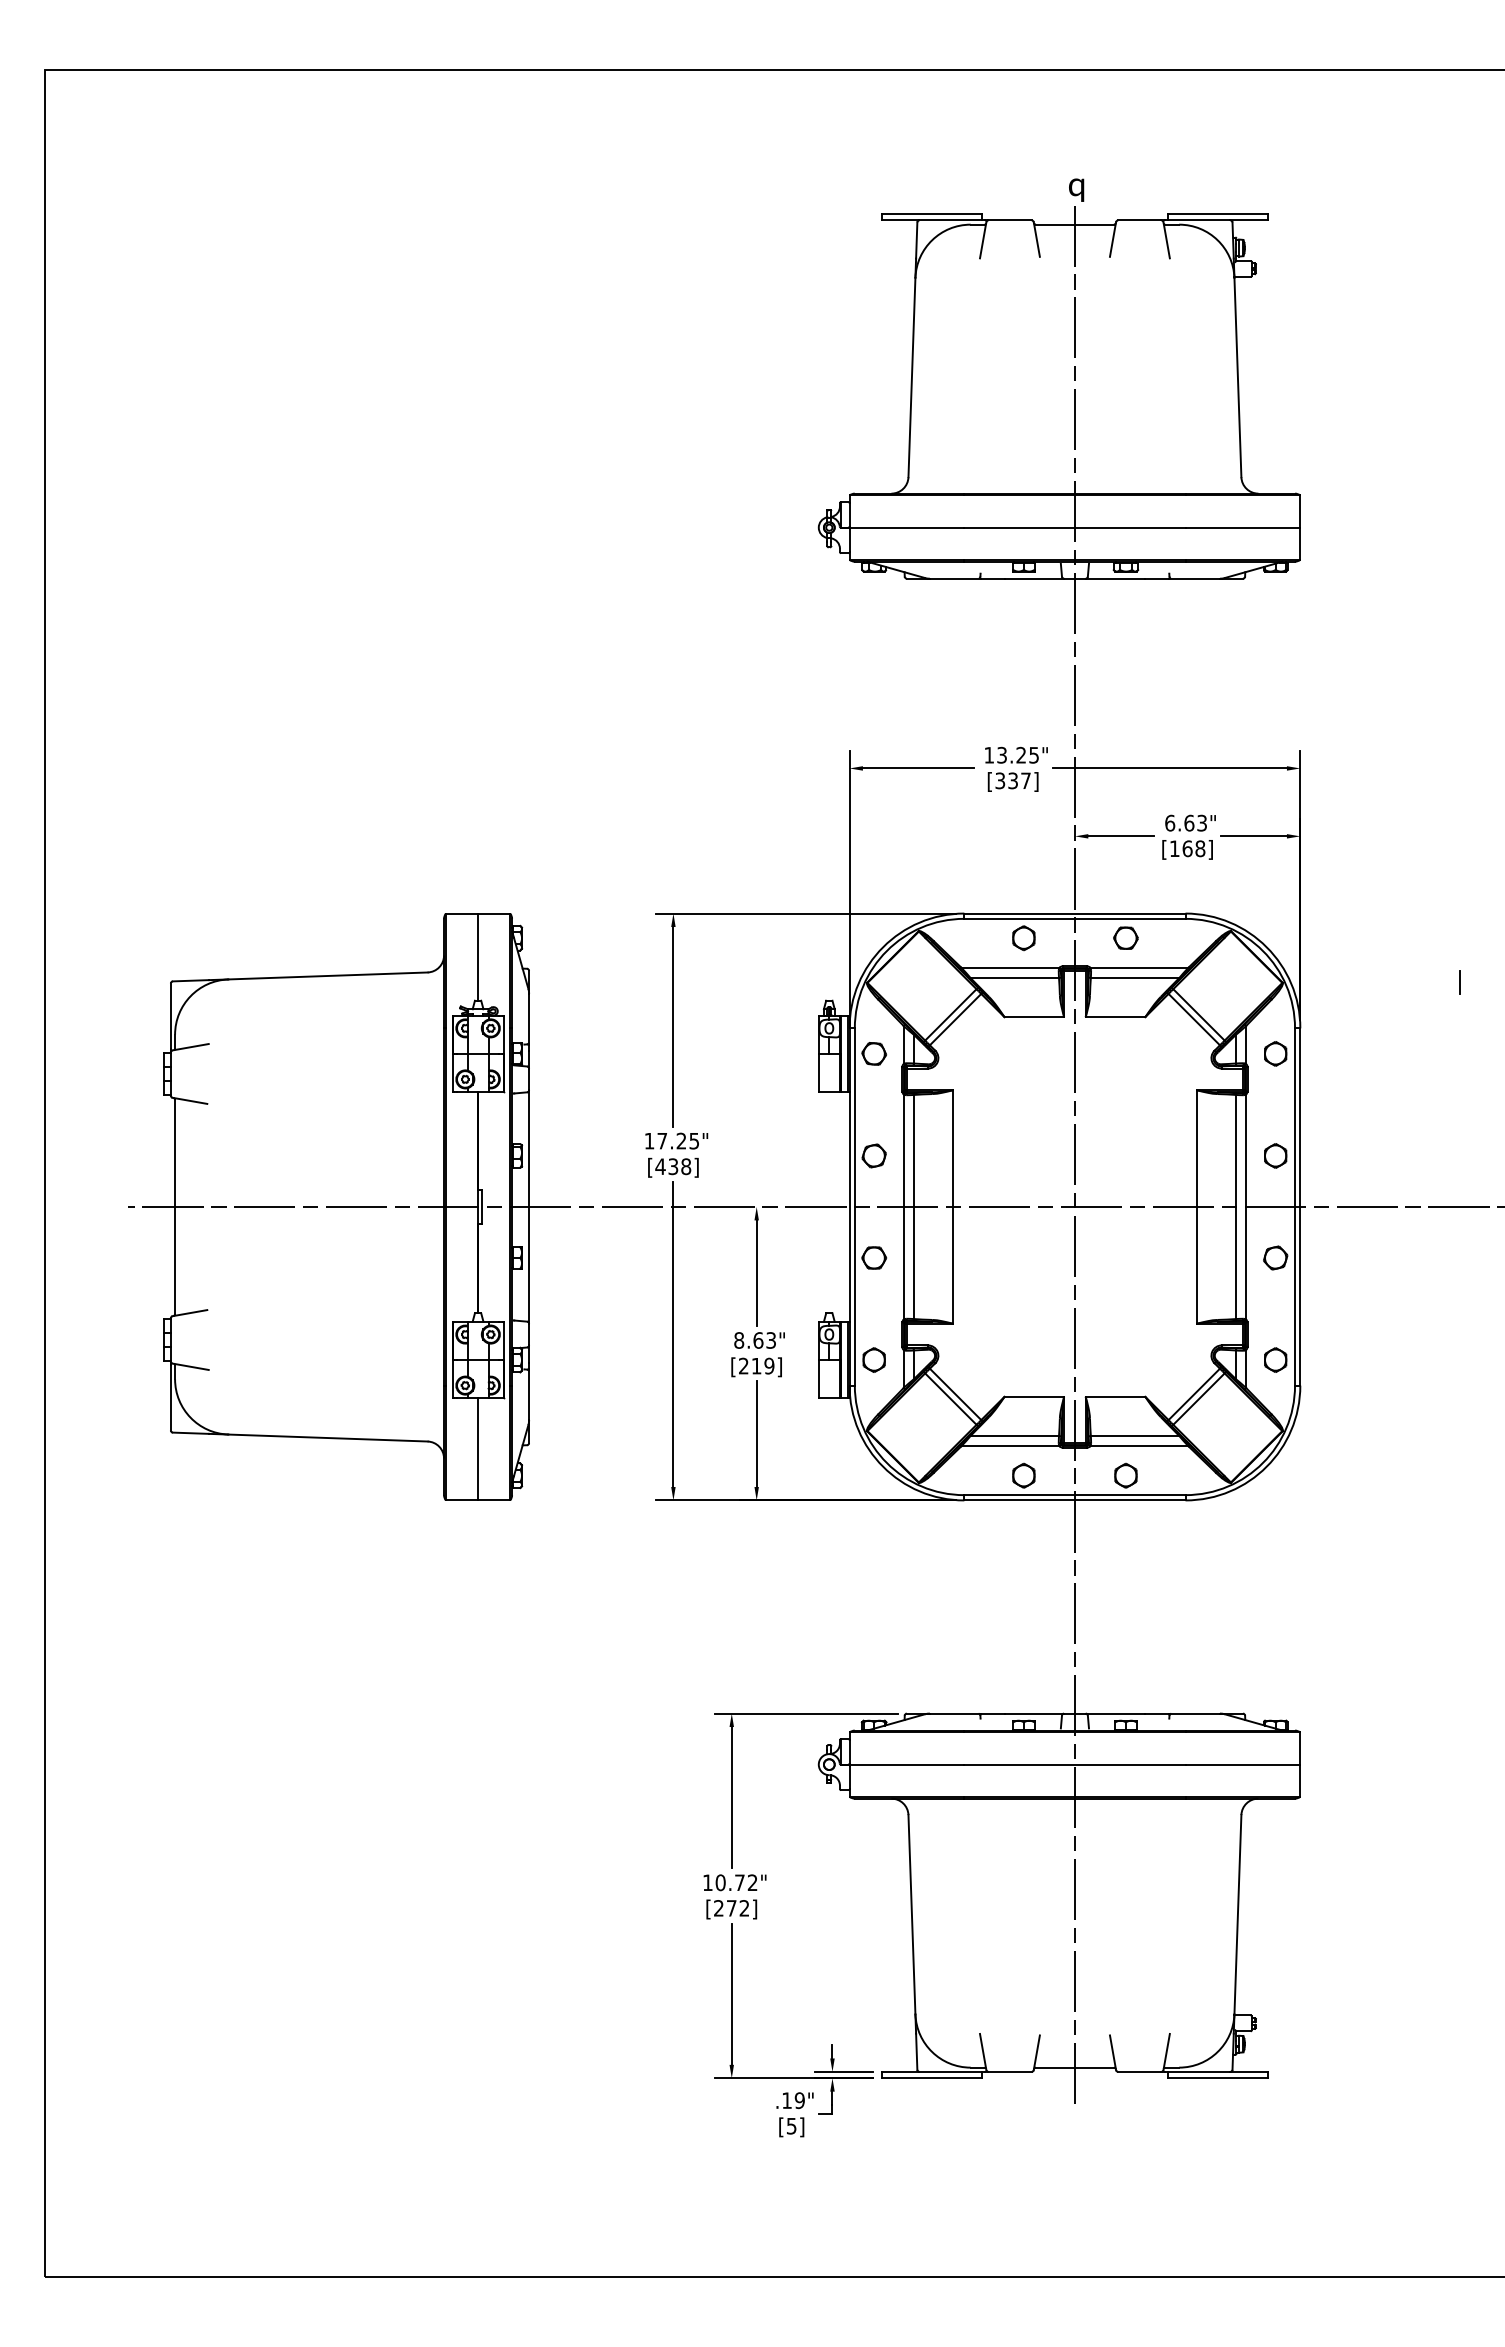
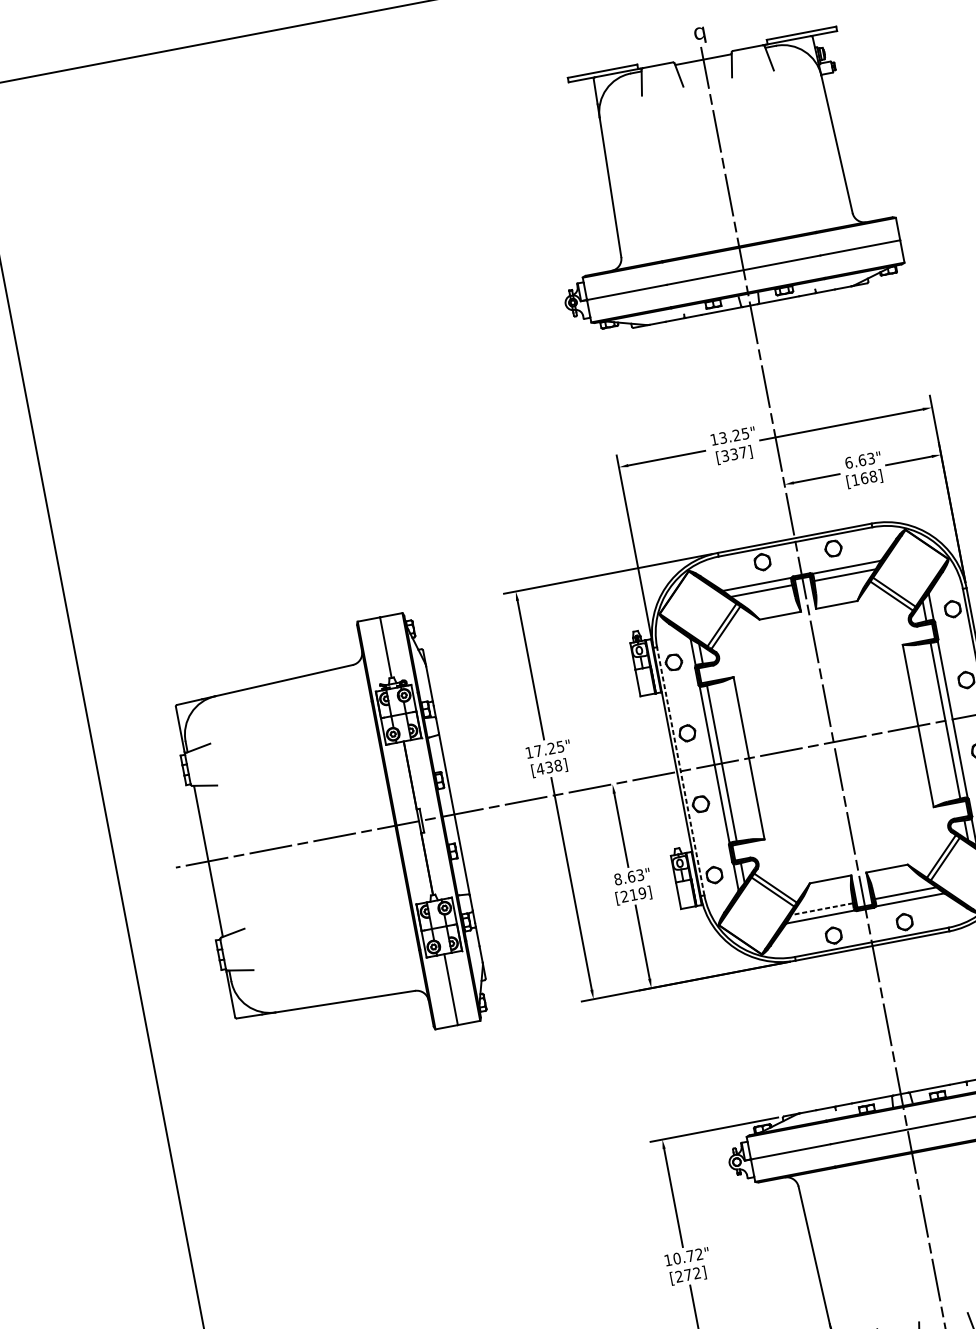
line: (854, 1207) -> (680, 771), solid -> dashed
line: (1014, 1435) -> (821, 908), solid -> dashed

